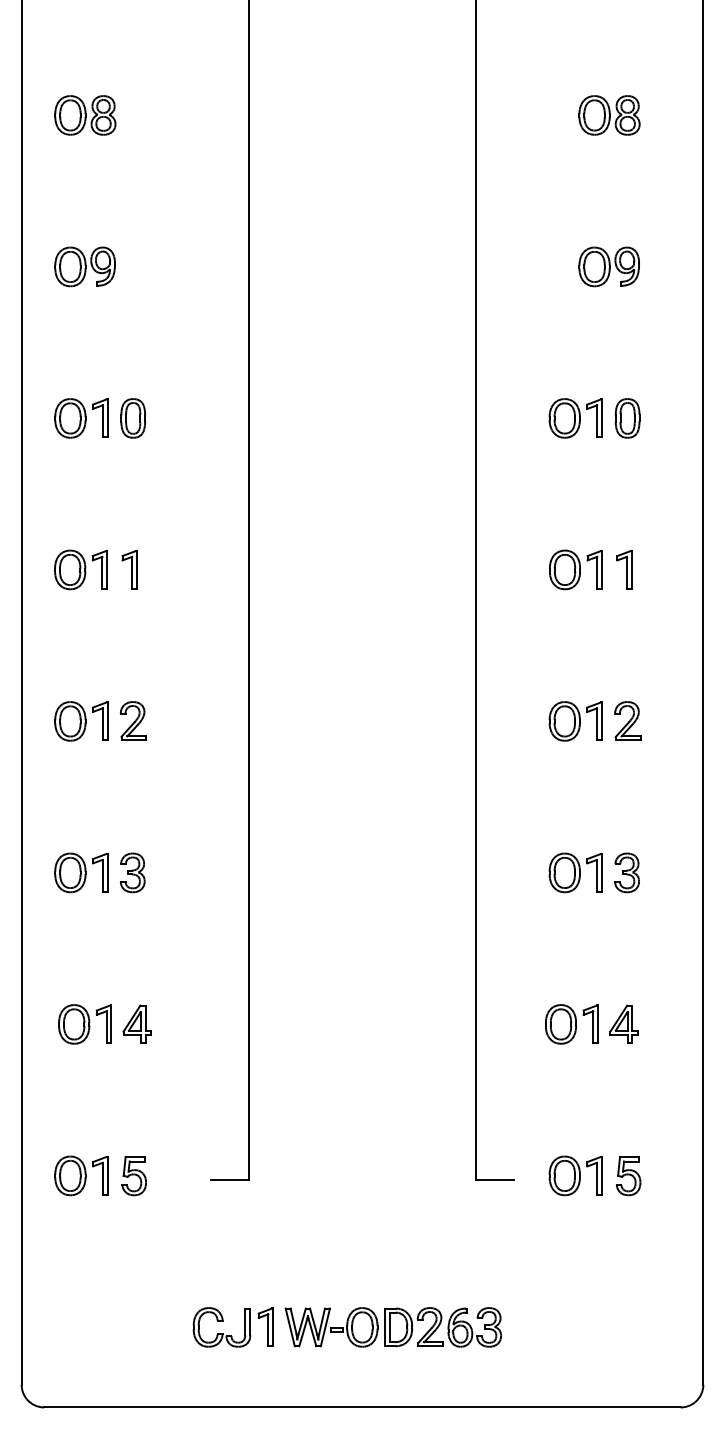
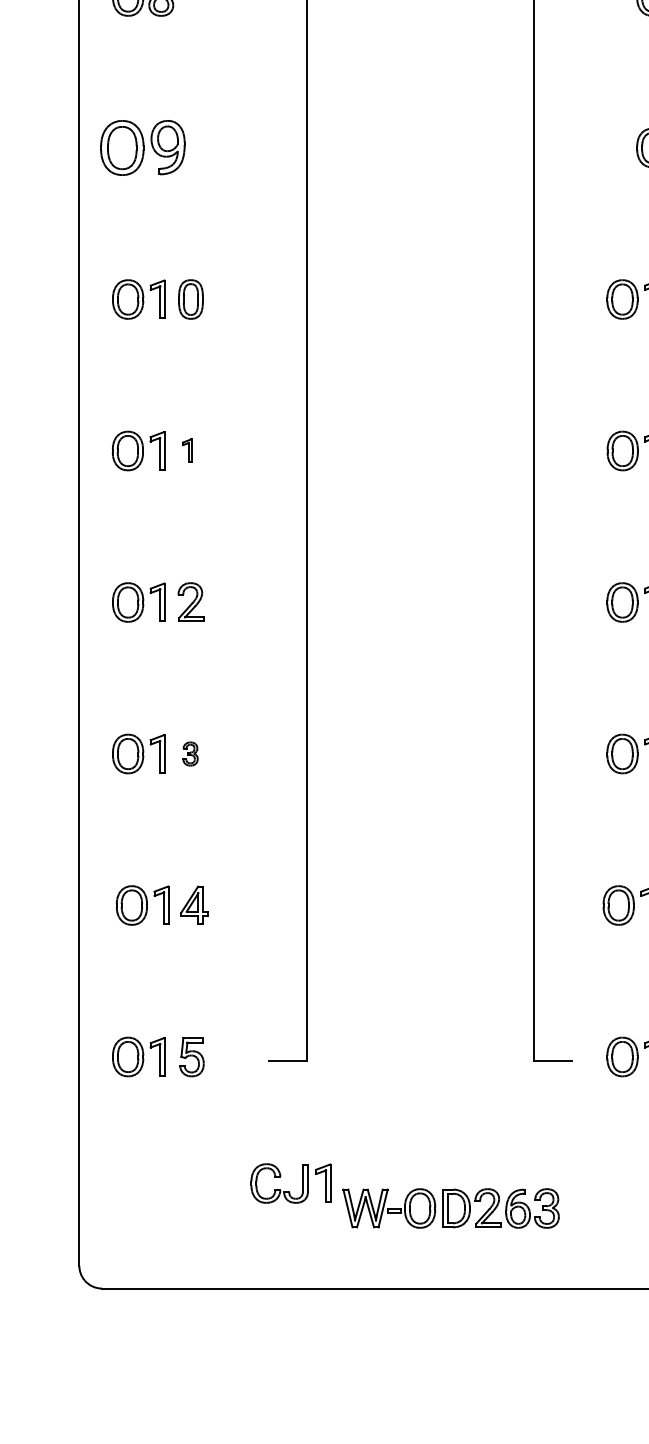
part: (84, 266) -> (142, 147), size x1.4
part: (129, 569) -> (187, 450), size x0.6
part: (132, 872) -> (190, 753), size x0.6
part: (231, 1335) -> (289, 1191), moved

